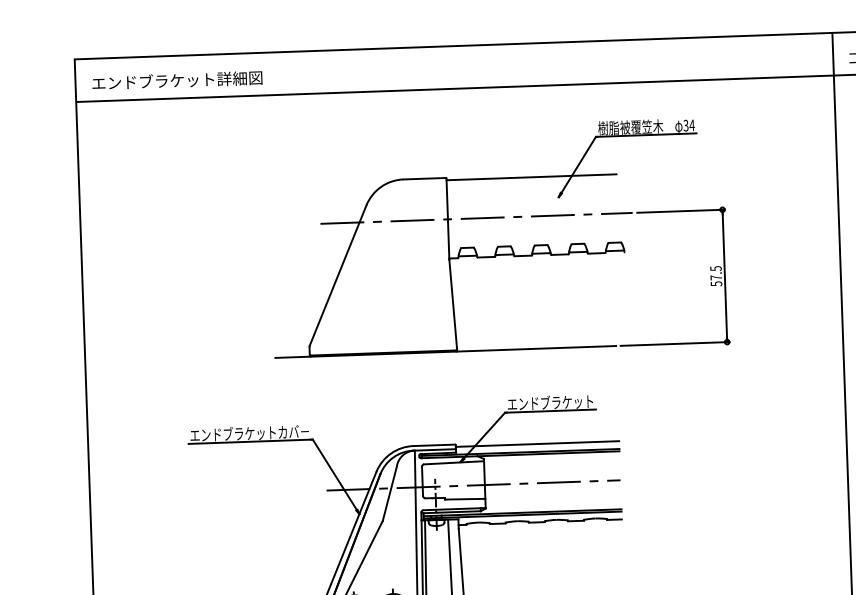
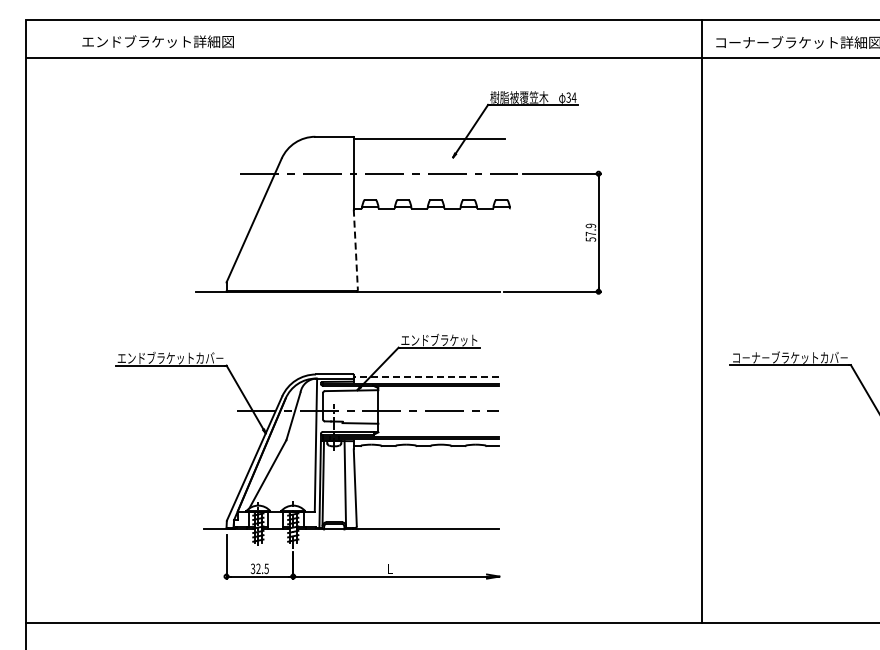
text: (176, 80) -> (157, 41), moved
text: (715, 268) -> (590, 225), 57.5 -> 57.9
line: (452, 305) -> (355, 250), solid -> dashed
line: (537, 443) -> (426, 376), solid -> dashed

